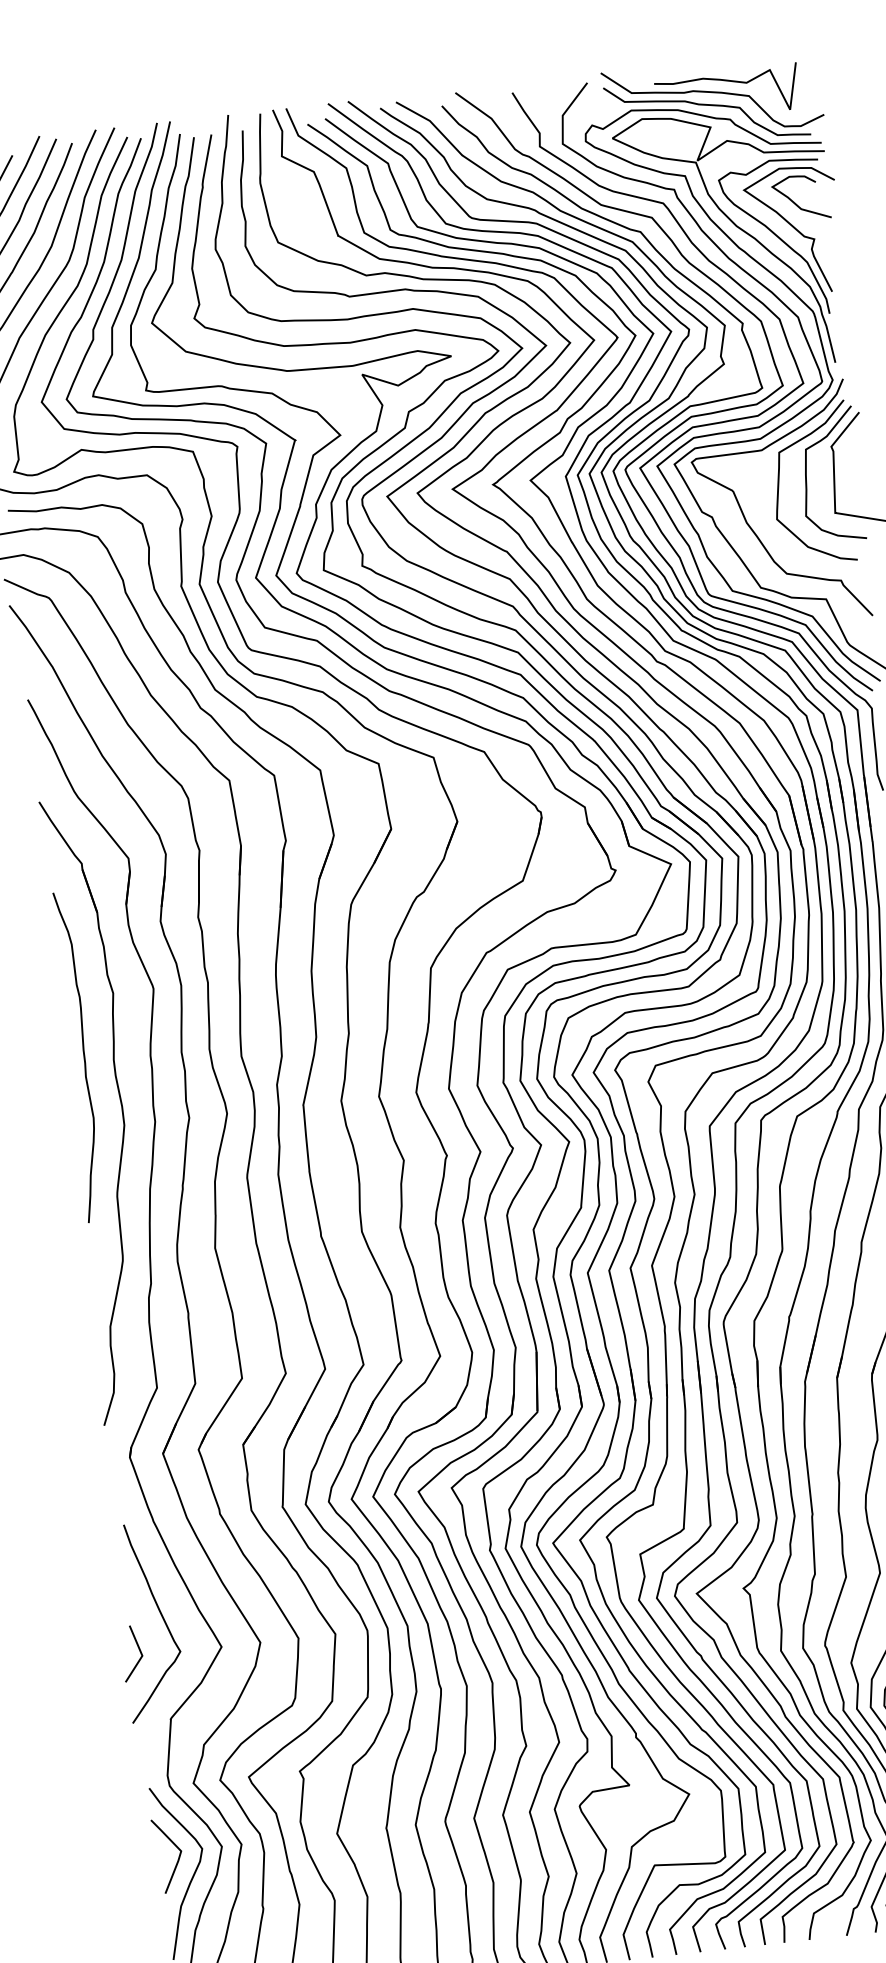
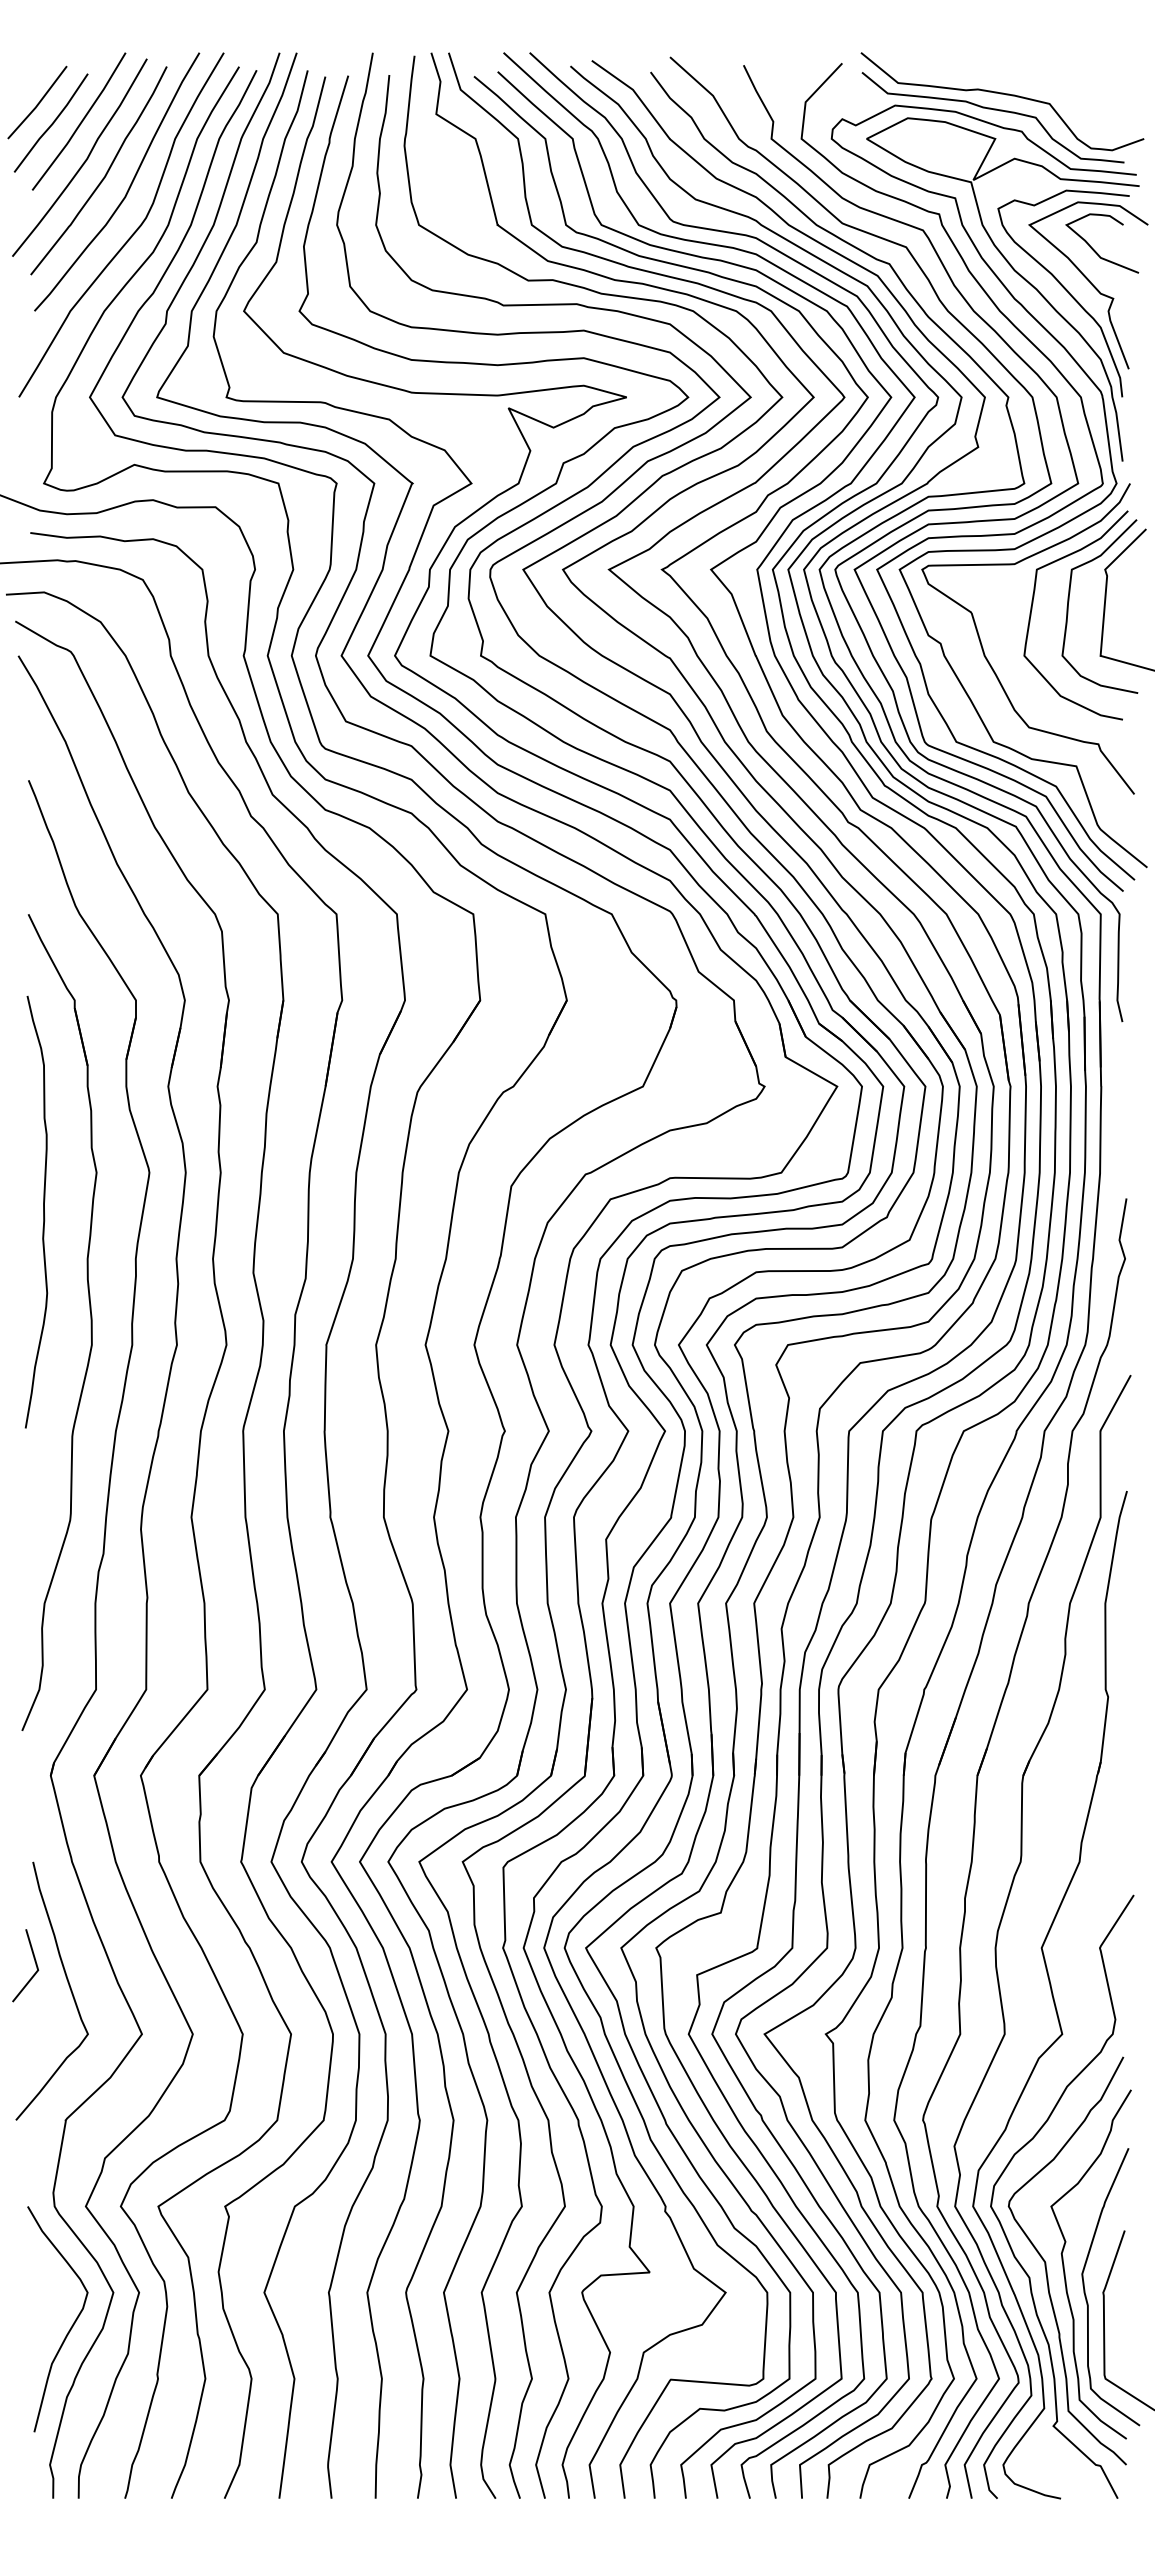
curve: (728, 81) -> (1025, 82), removed
curve: (83, 1056) -> (43, 1212), moved
line: (138, 1649) -> (34, 1961), moved
line: (177, 1859) -> (54, 2302), removed

